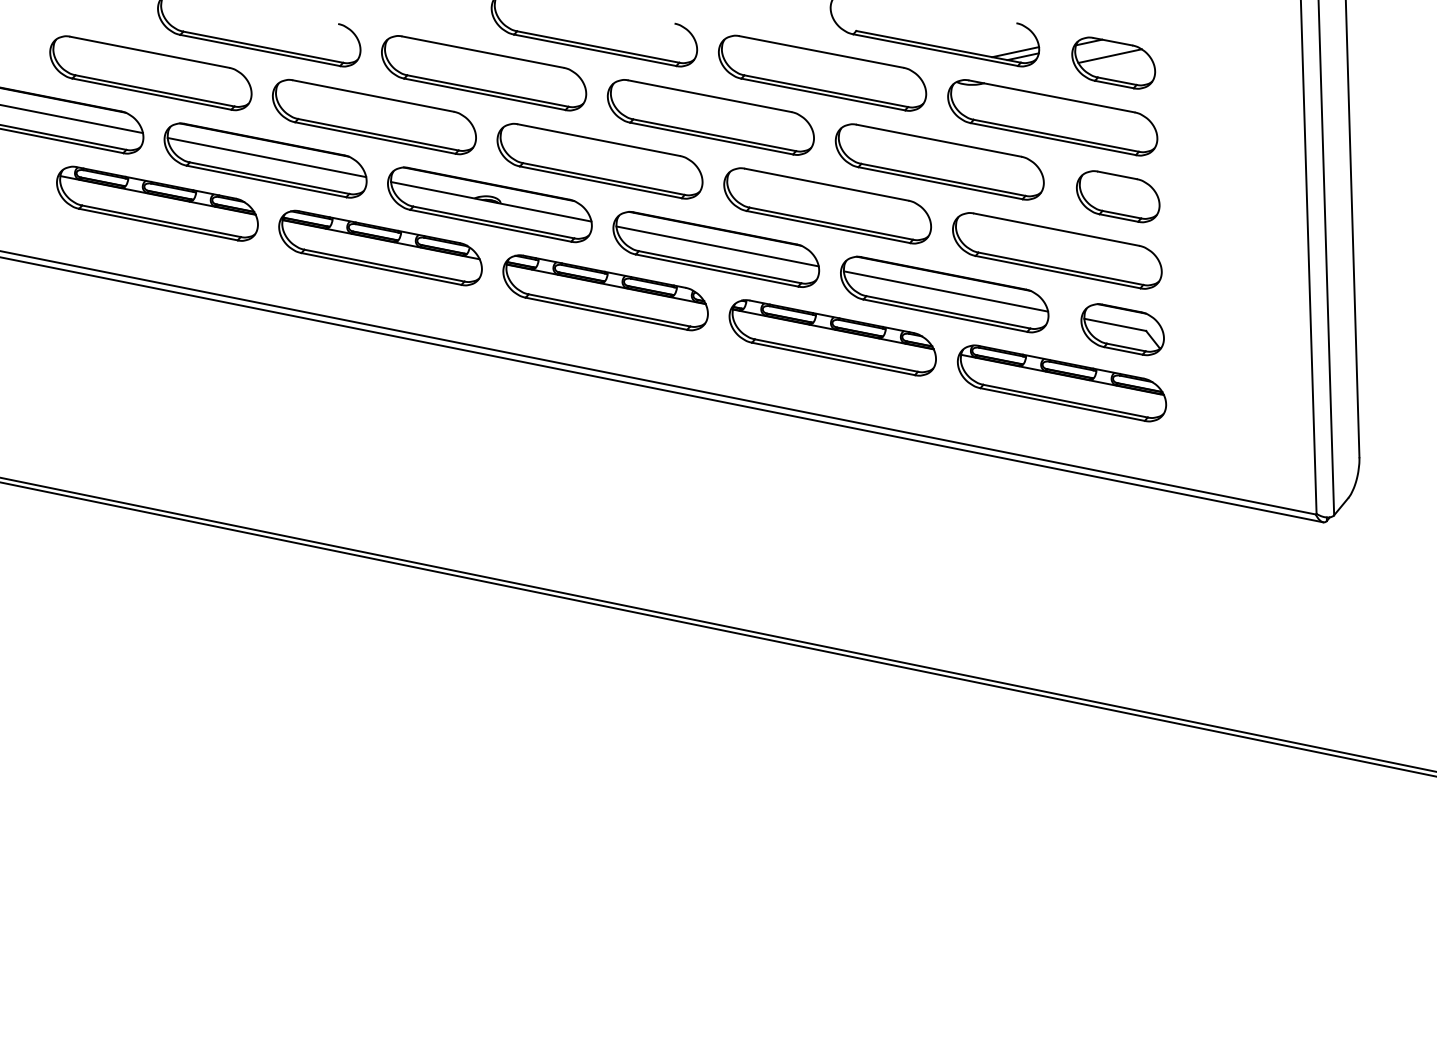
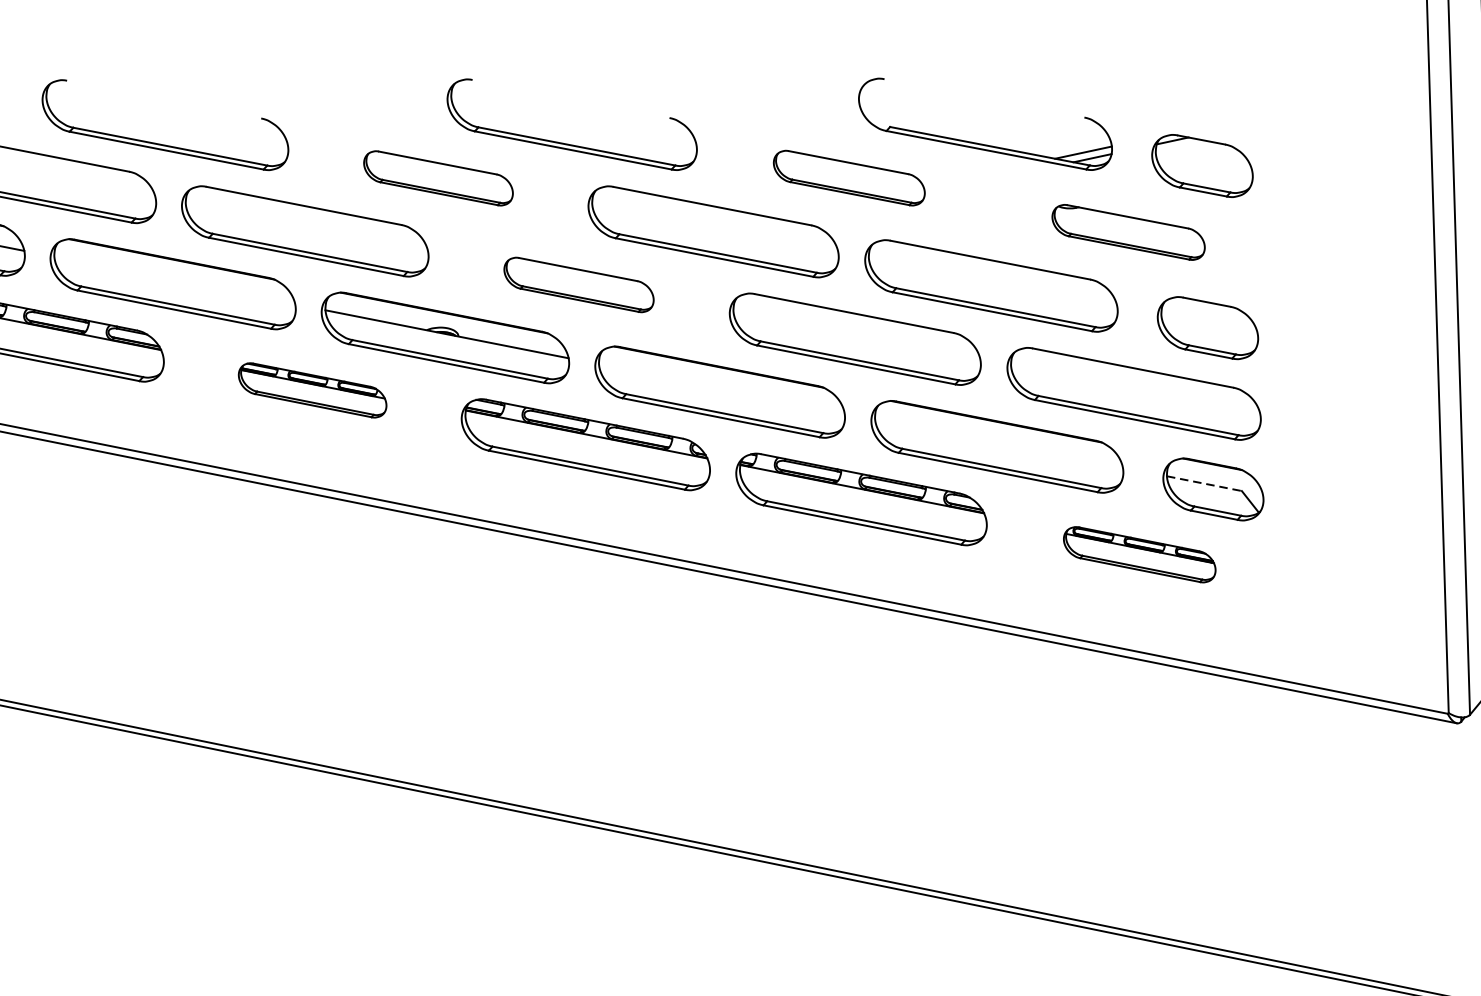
line: (1109, 55) -> (1197, 156), removed
part: (822, 72) -> (849, 177), size x0.6
part: (484, 73) -> (438, 178), size x0.6
part: (1052, 117) -> (1128, 231), size x0.6
line: (266, 157) -> (174, 280), removed
part: (599, 160) -> (578, 284), size x0.6
line: (717, 246) -> (721, 388), removed
part: (380, 247) -> (312, 389), size x0.6
line: (945, 291) -> (998, 443), removed
line: (1115, 324) -> (1204, 483), solid -> dashed
part: (1061, 383) -> (1139, 554), size x0.6

